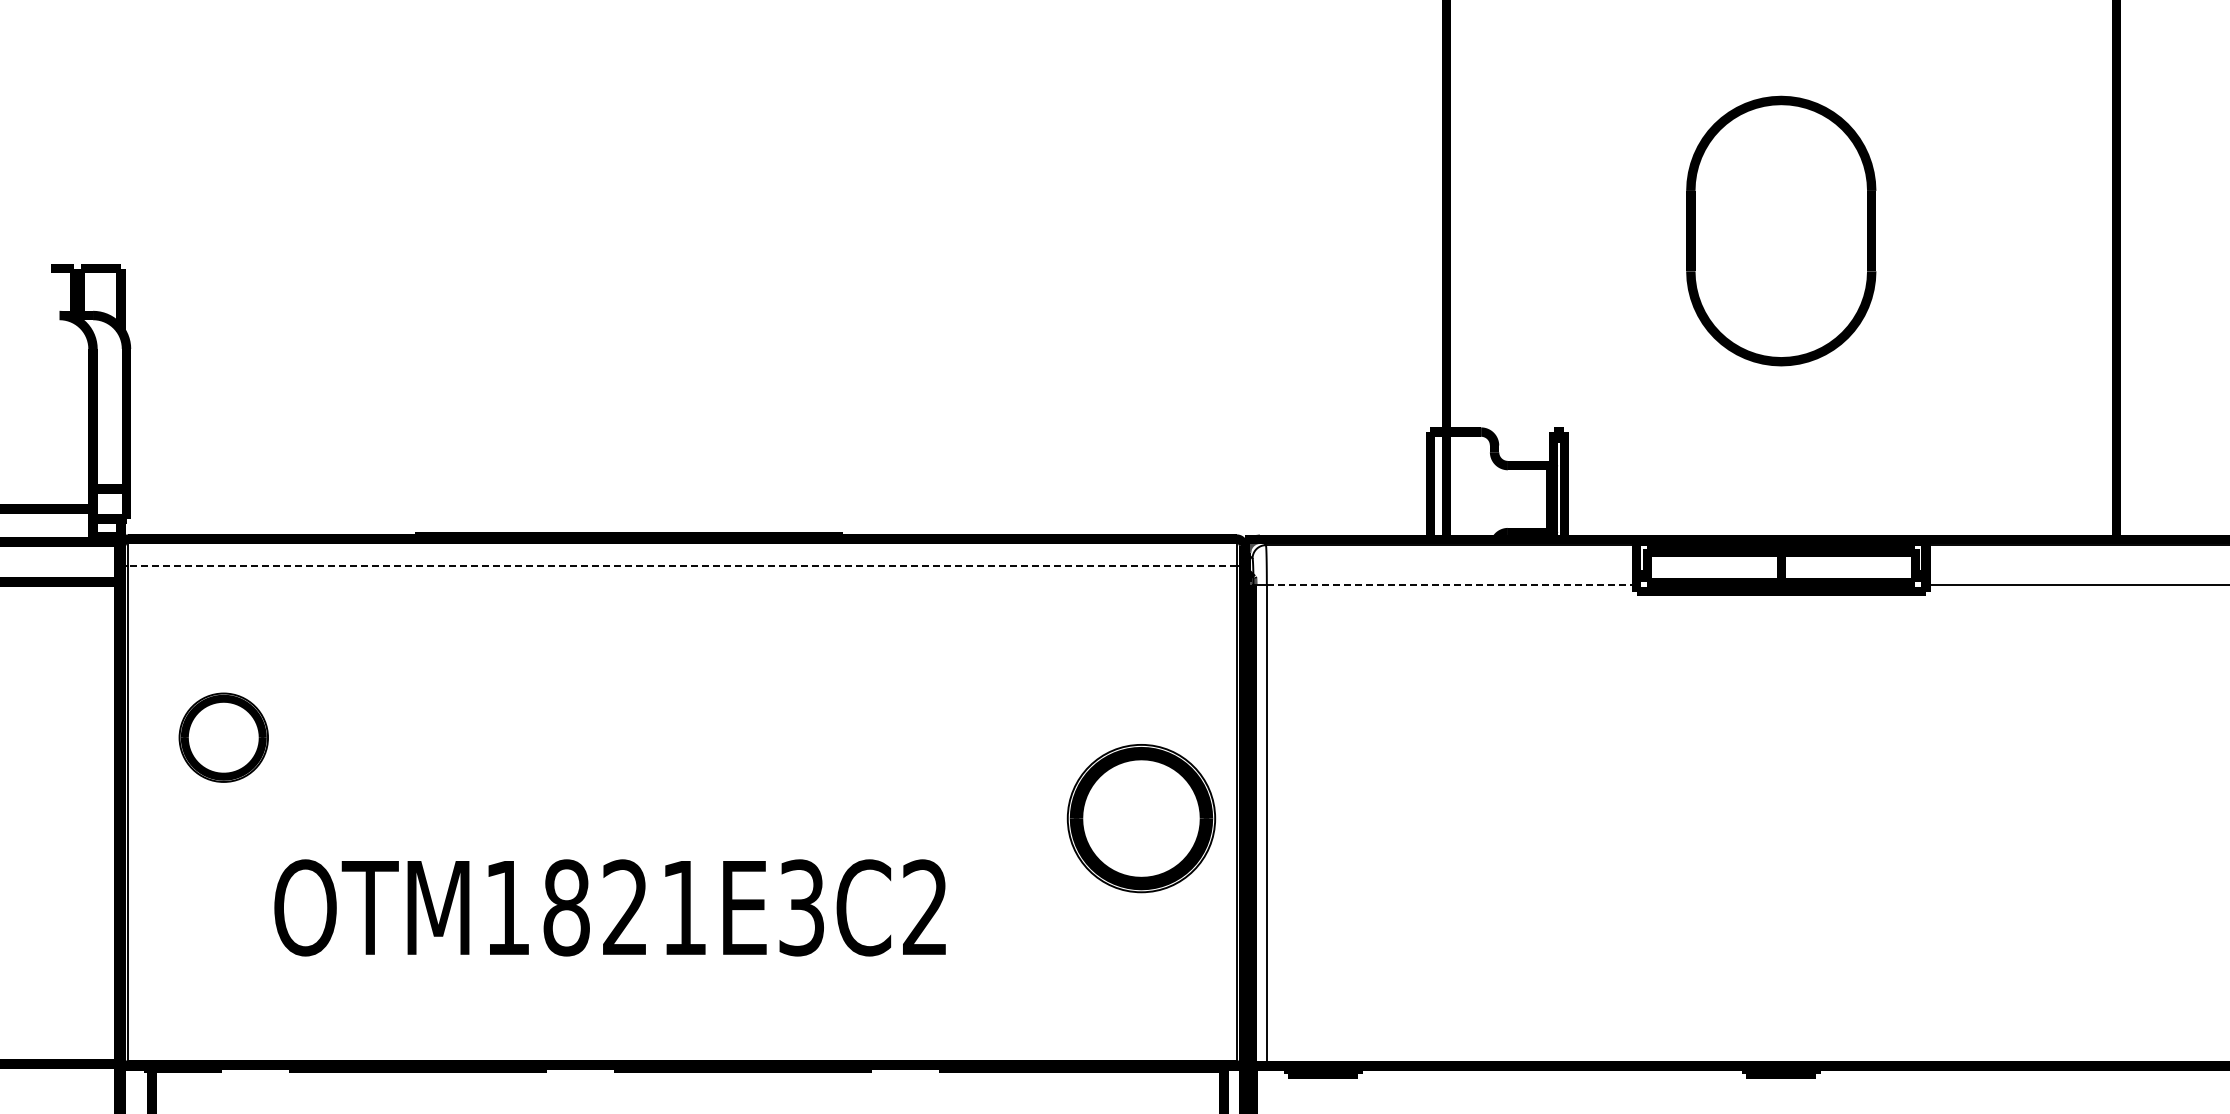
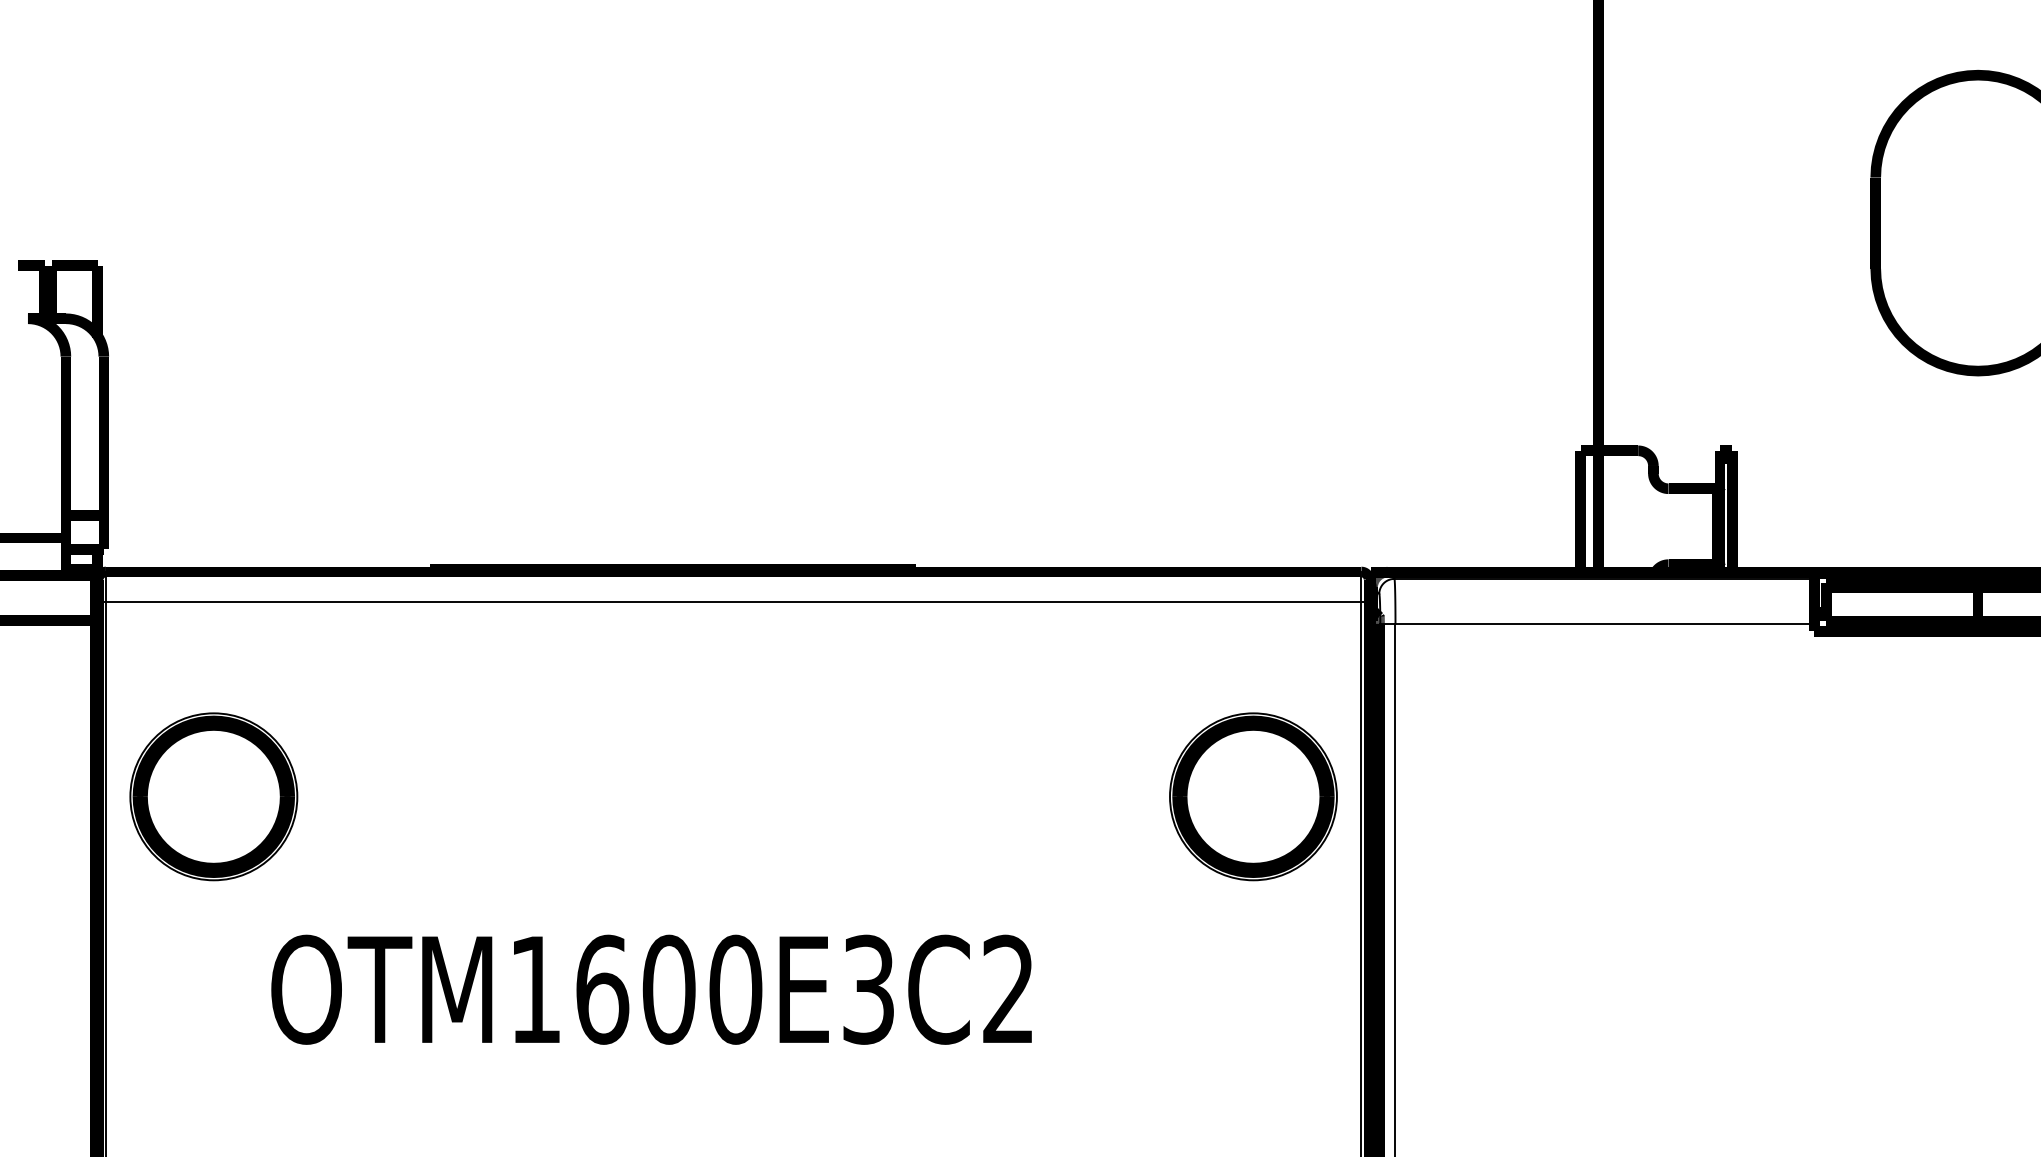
line: (682, 565) -> (733, 601), dashed -> solid
line: (1451, 585) -> (1604, 624), dashed -> solid
part: (223, 737) -> (213, 796), size x1.67
part: (1141, 818) -> (1253, 796), moved
text: (625, 907) -> (669, 989), OTM1821E3C2 -> OTM1600E3C2

